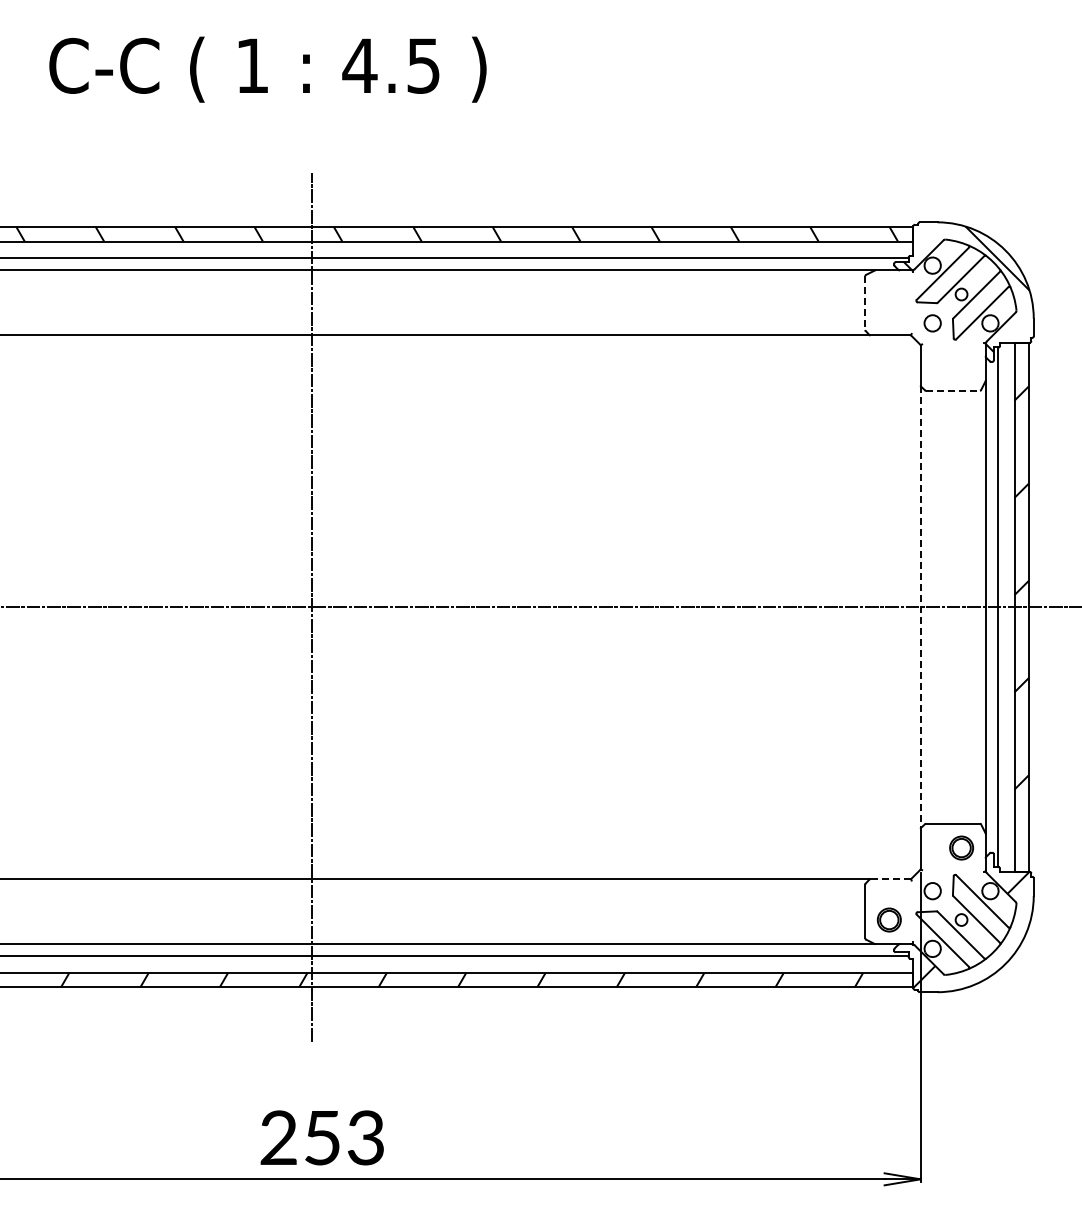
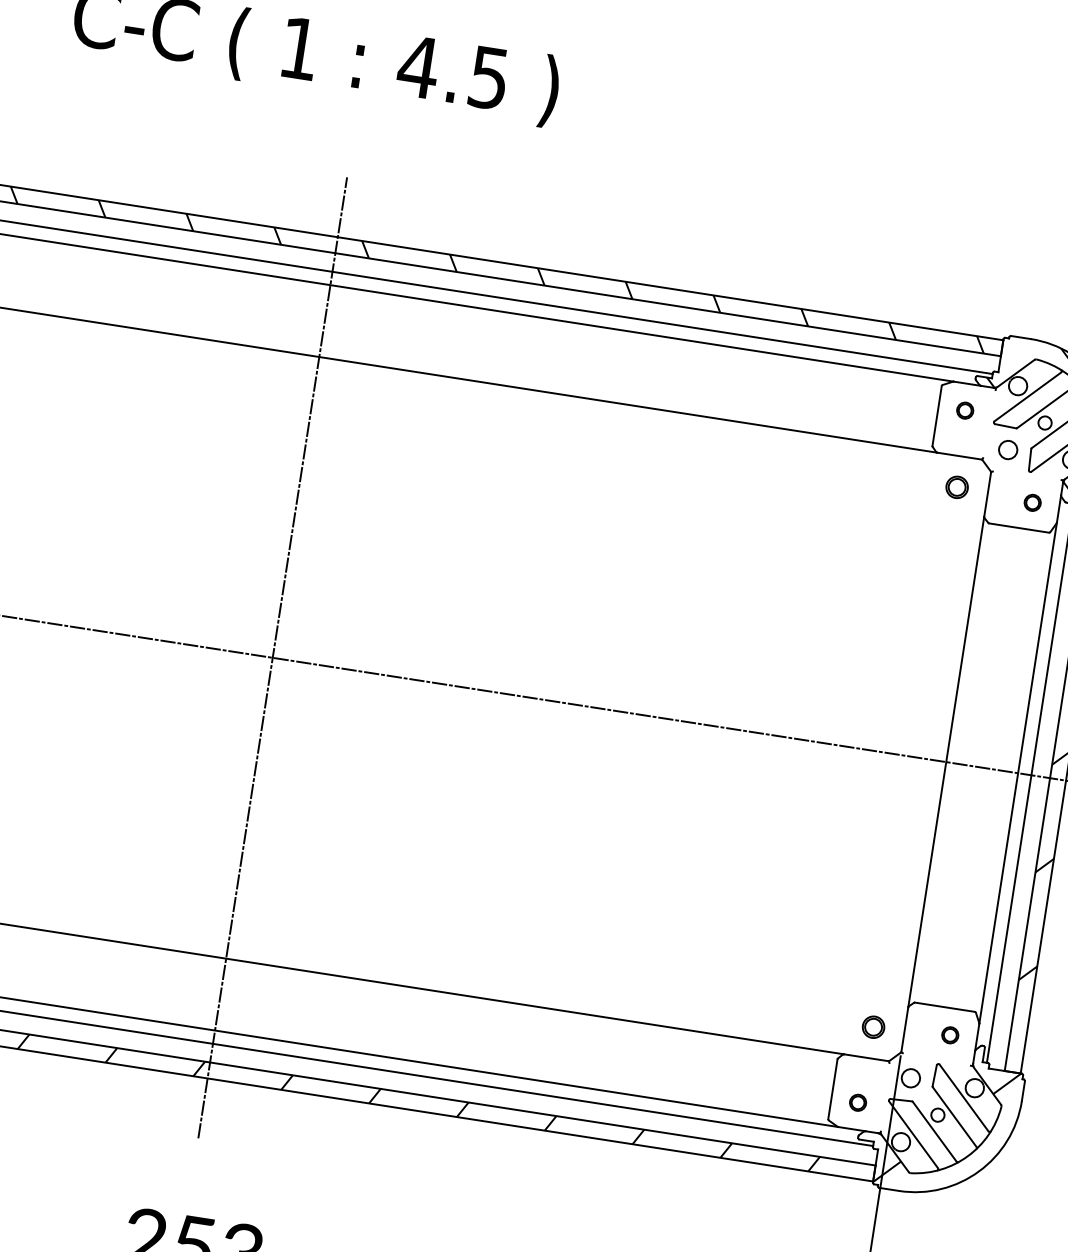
circle: (889, 294) -> (965, 410), added
line: (865, 303) -> (937, 416), dashed -> solid
part: (892, 362) -> (956, 486), added
circle: (961, 366) -> (1032, 502), added
line: (952, 390) -> (1018, 527), dashed -> solid
line: (920, 607) -> (946, 762), dashed -> solid
circle: (961, 847) -> (950, 1034), size x0.62
part: (892, 850) -> (873, 1026), added
line: (890, 879) -> (866, 1058), dashed -> solid
part: (889, 919) -> (858, 1102), size x0.62

